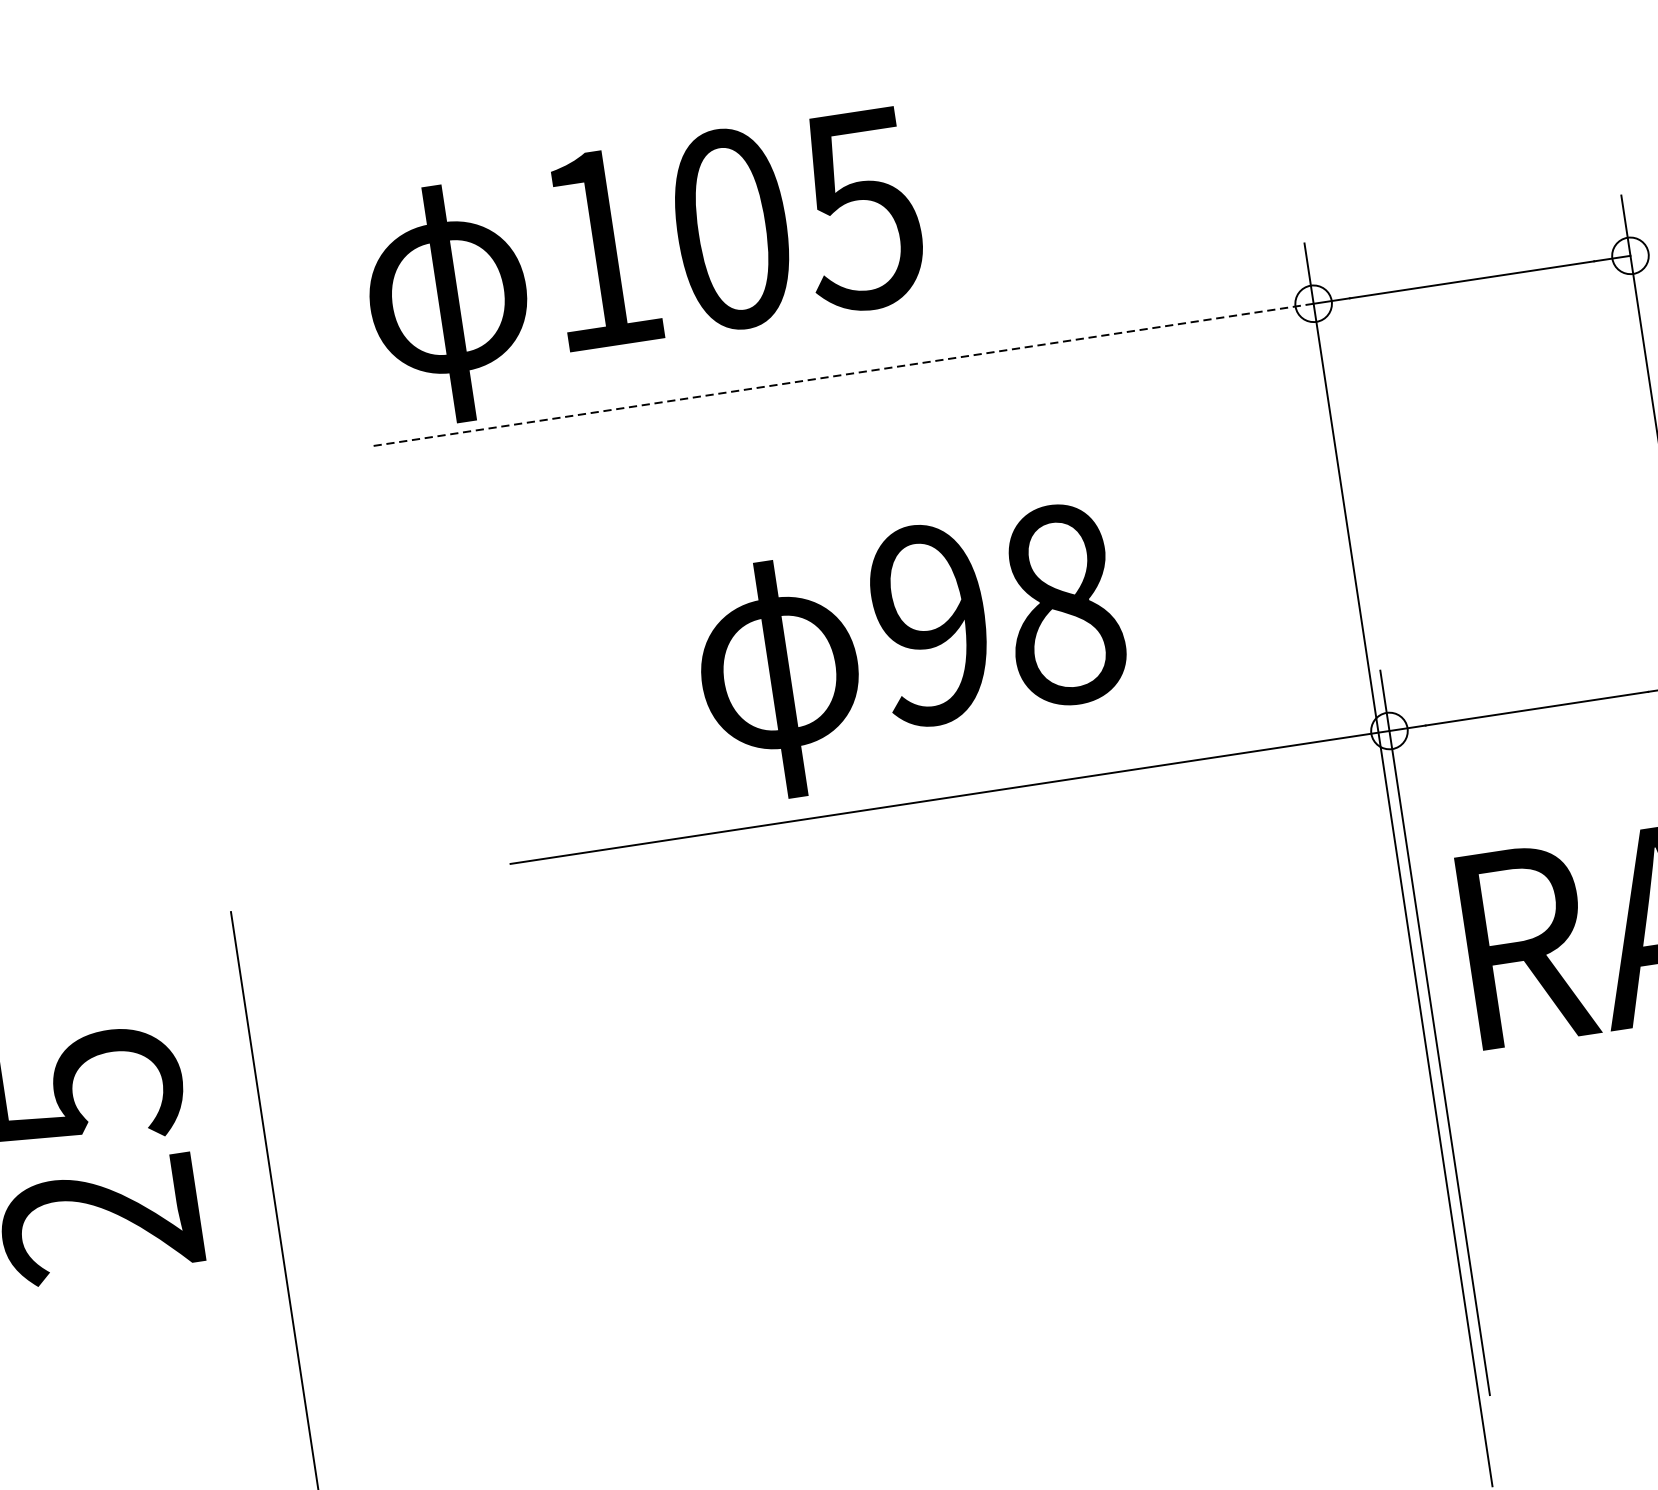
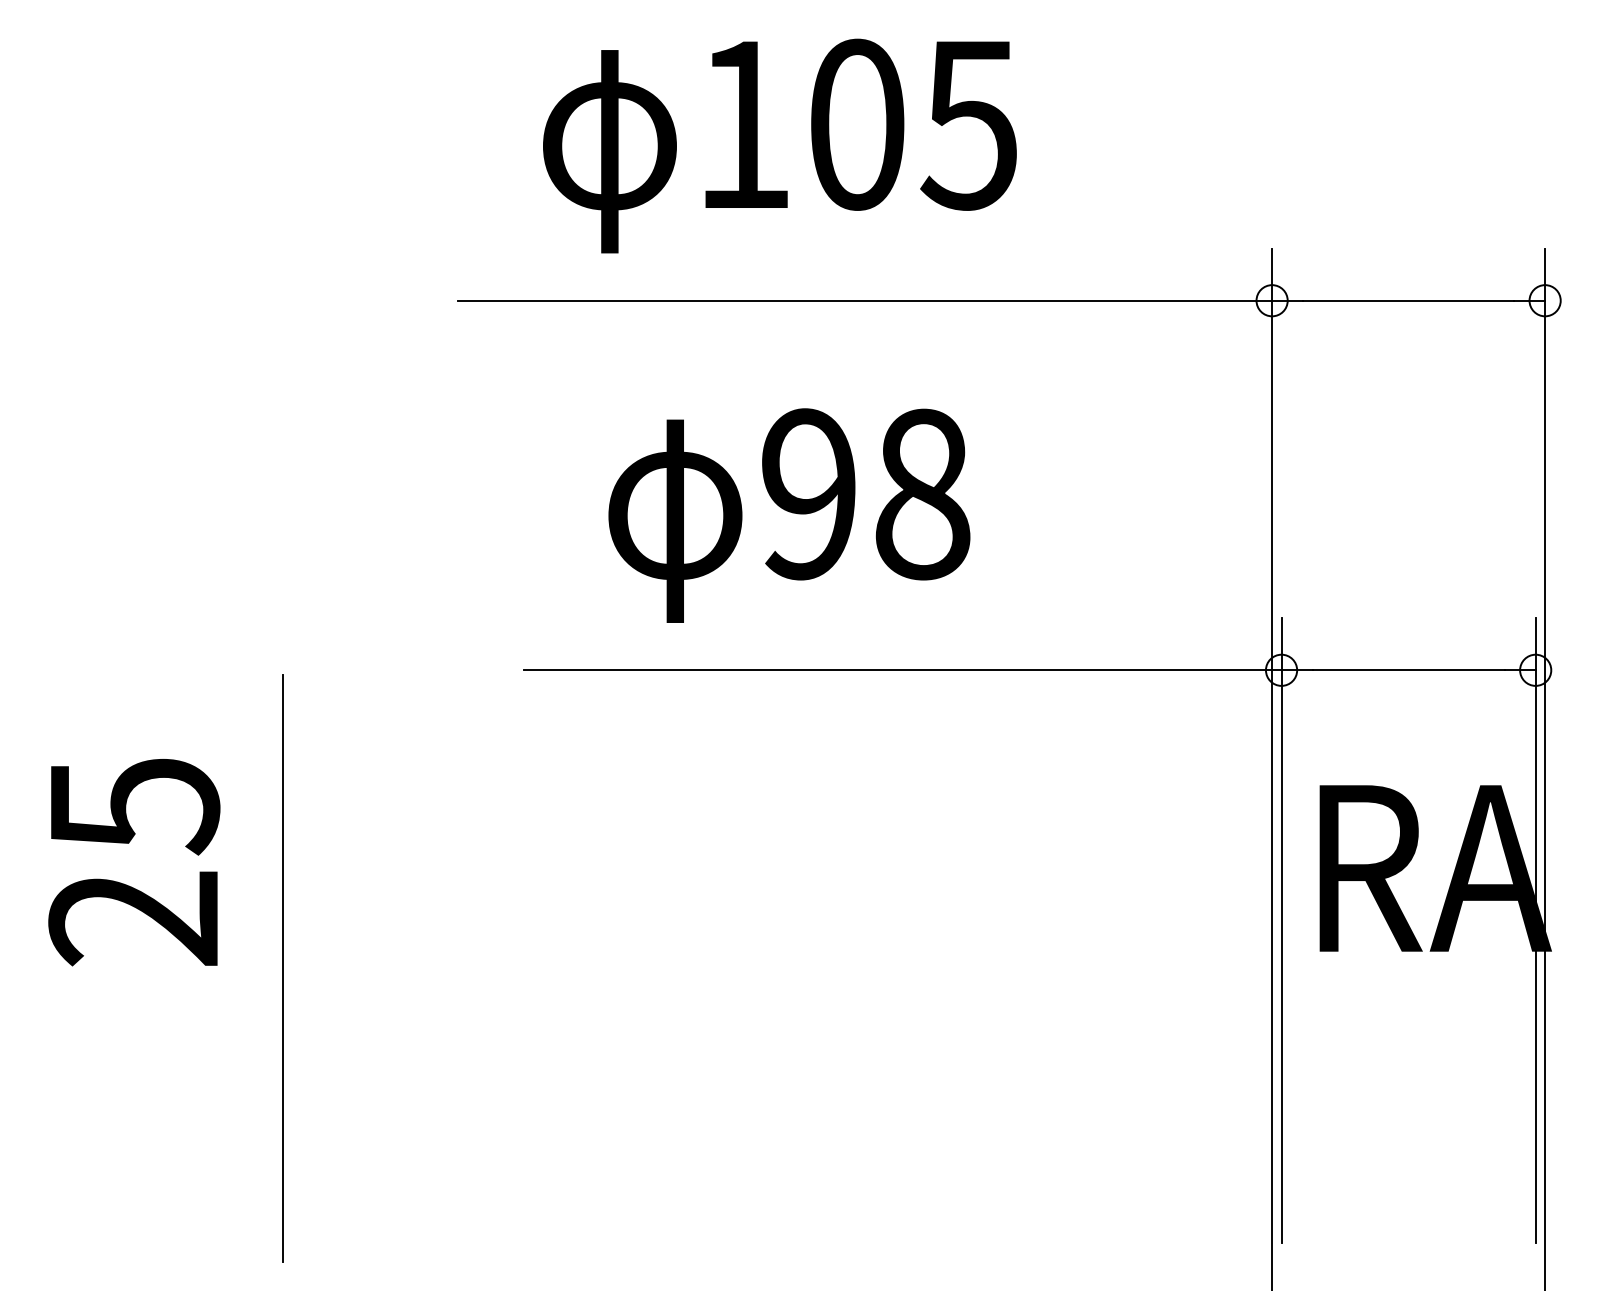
text: (644, 266) -> (779, 145), moved
line: (841, 374) -> (865, 300), dashed -> solid
text: (912, 652) -> (789, 515), moved

